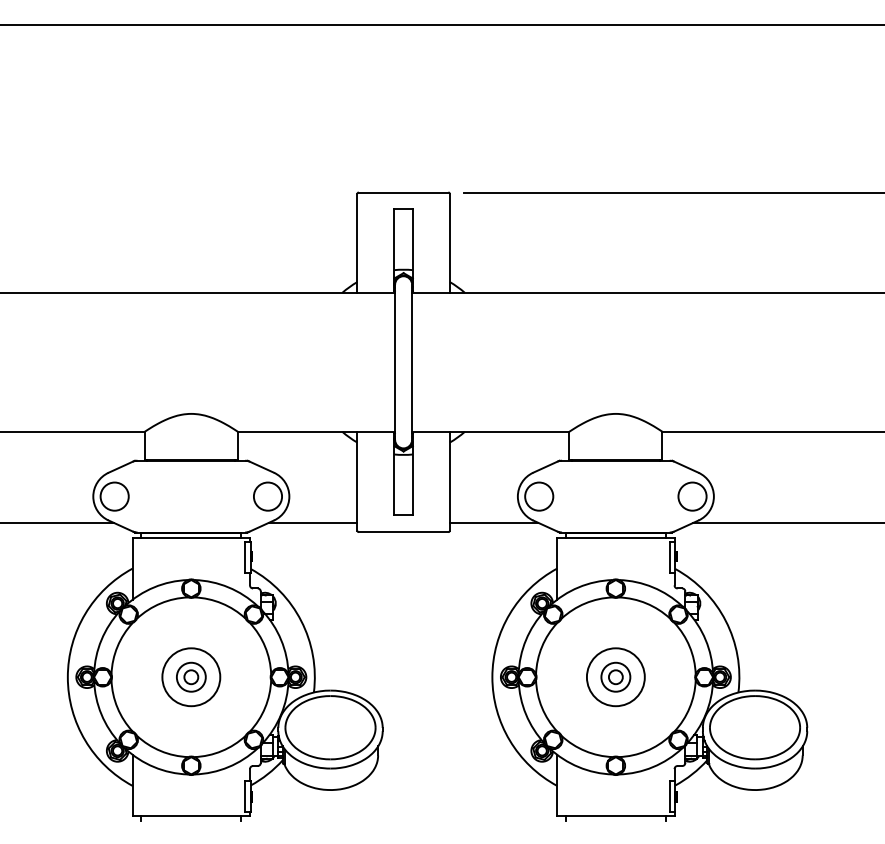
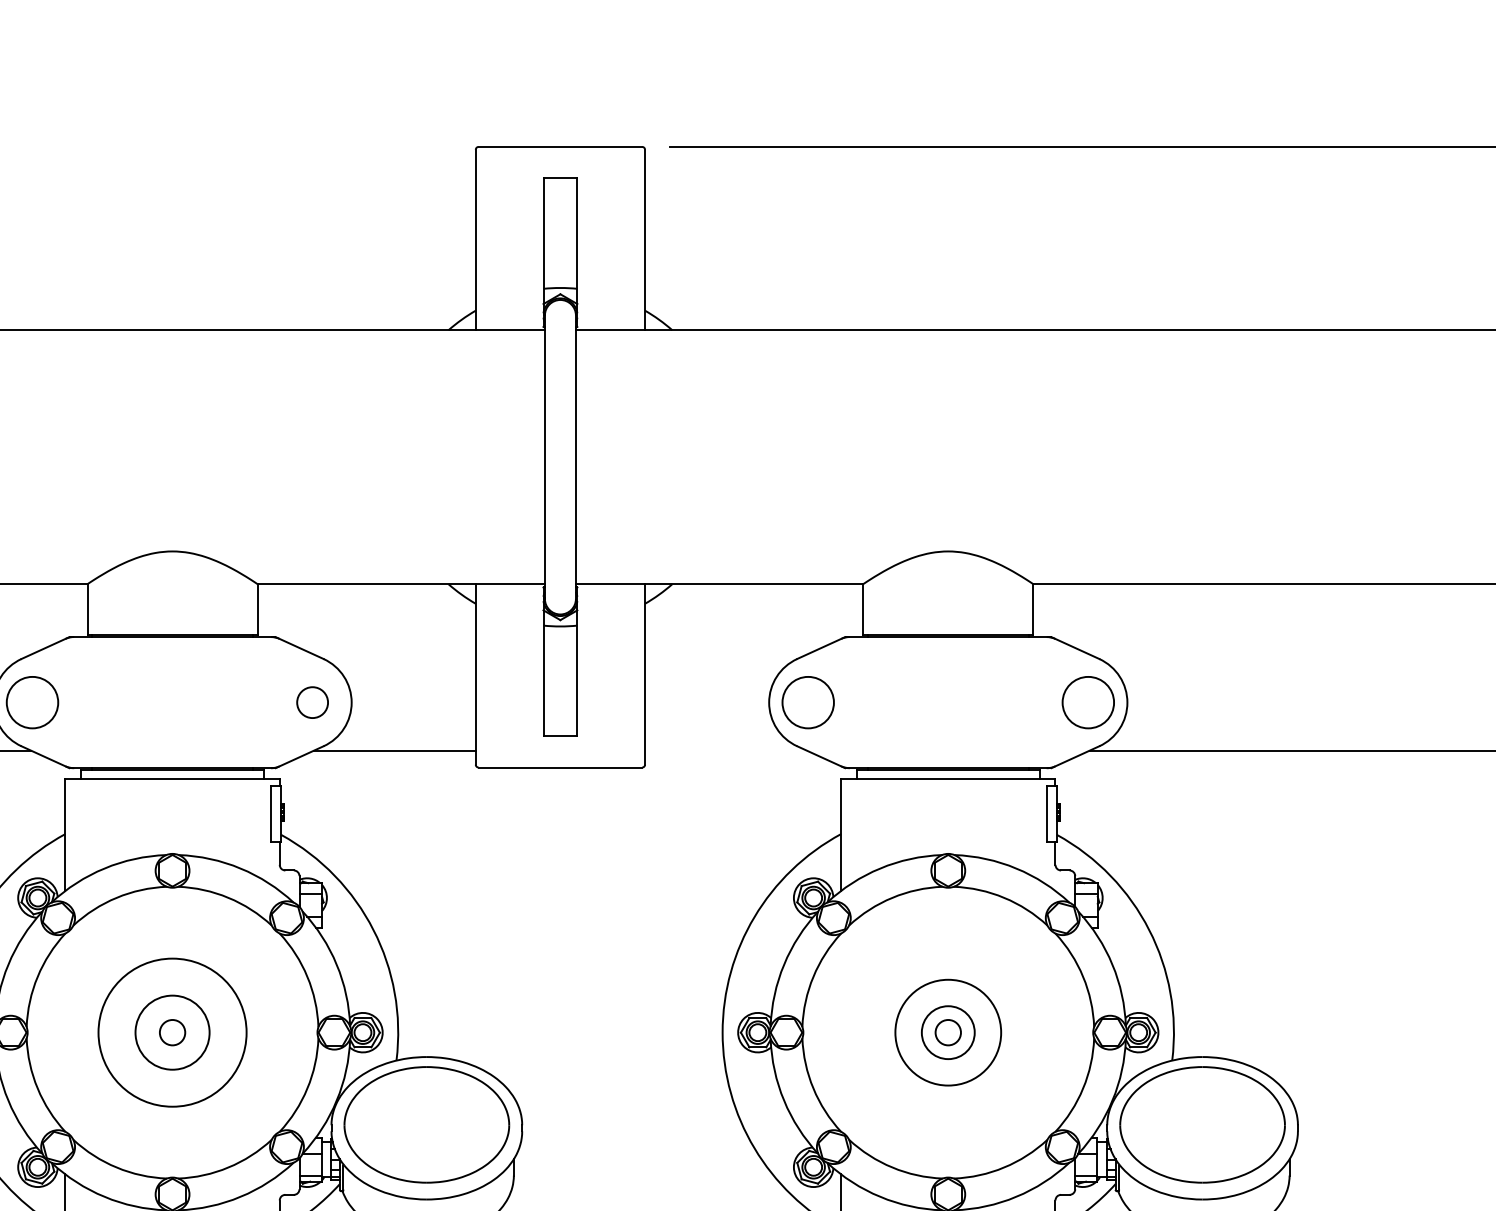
circle: (267, 496) -> (311, 702), size x0.6
line: (493, 522) -> (724, 749), removed
circle: (190, 676) -> (171, 1031), size x1.4
circle: (191, 677) -> (172, 1033), size x1.4

